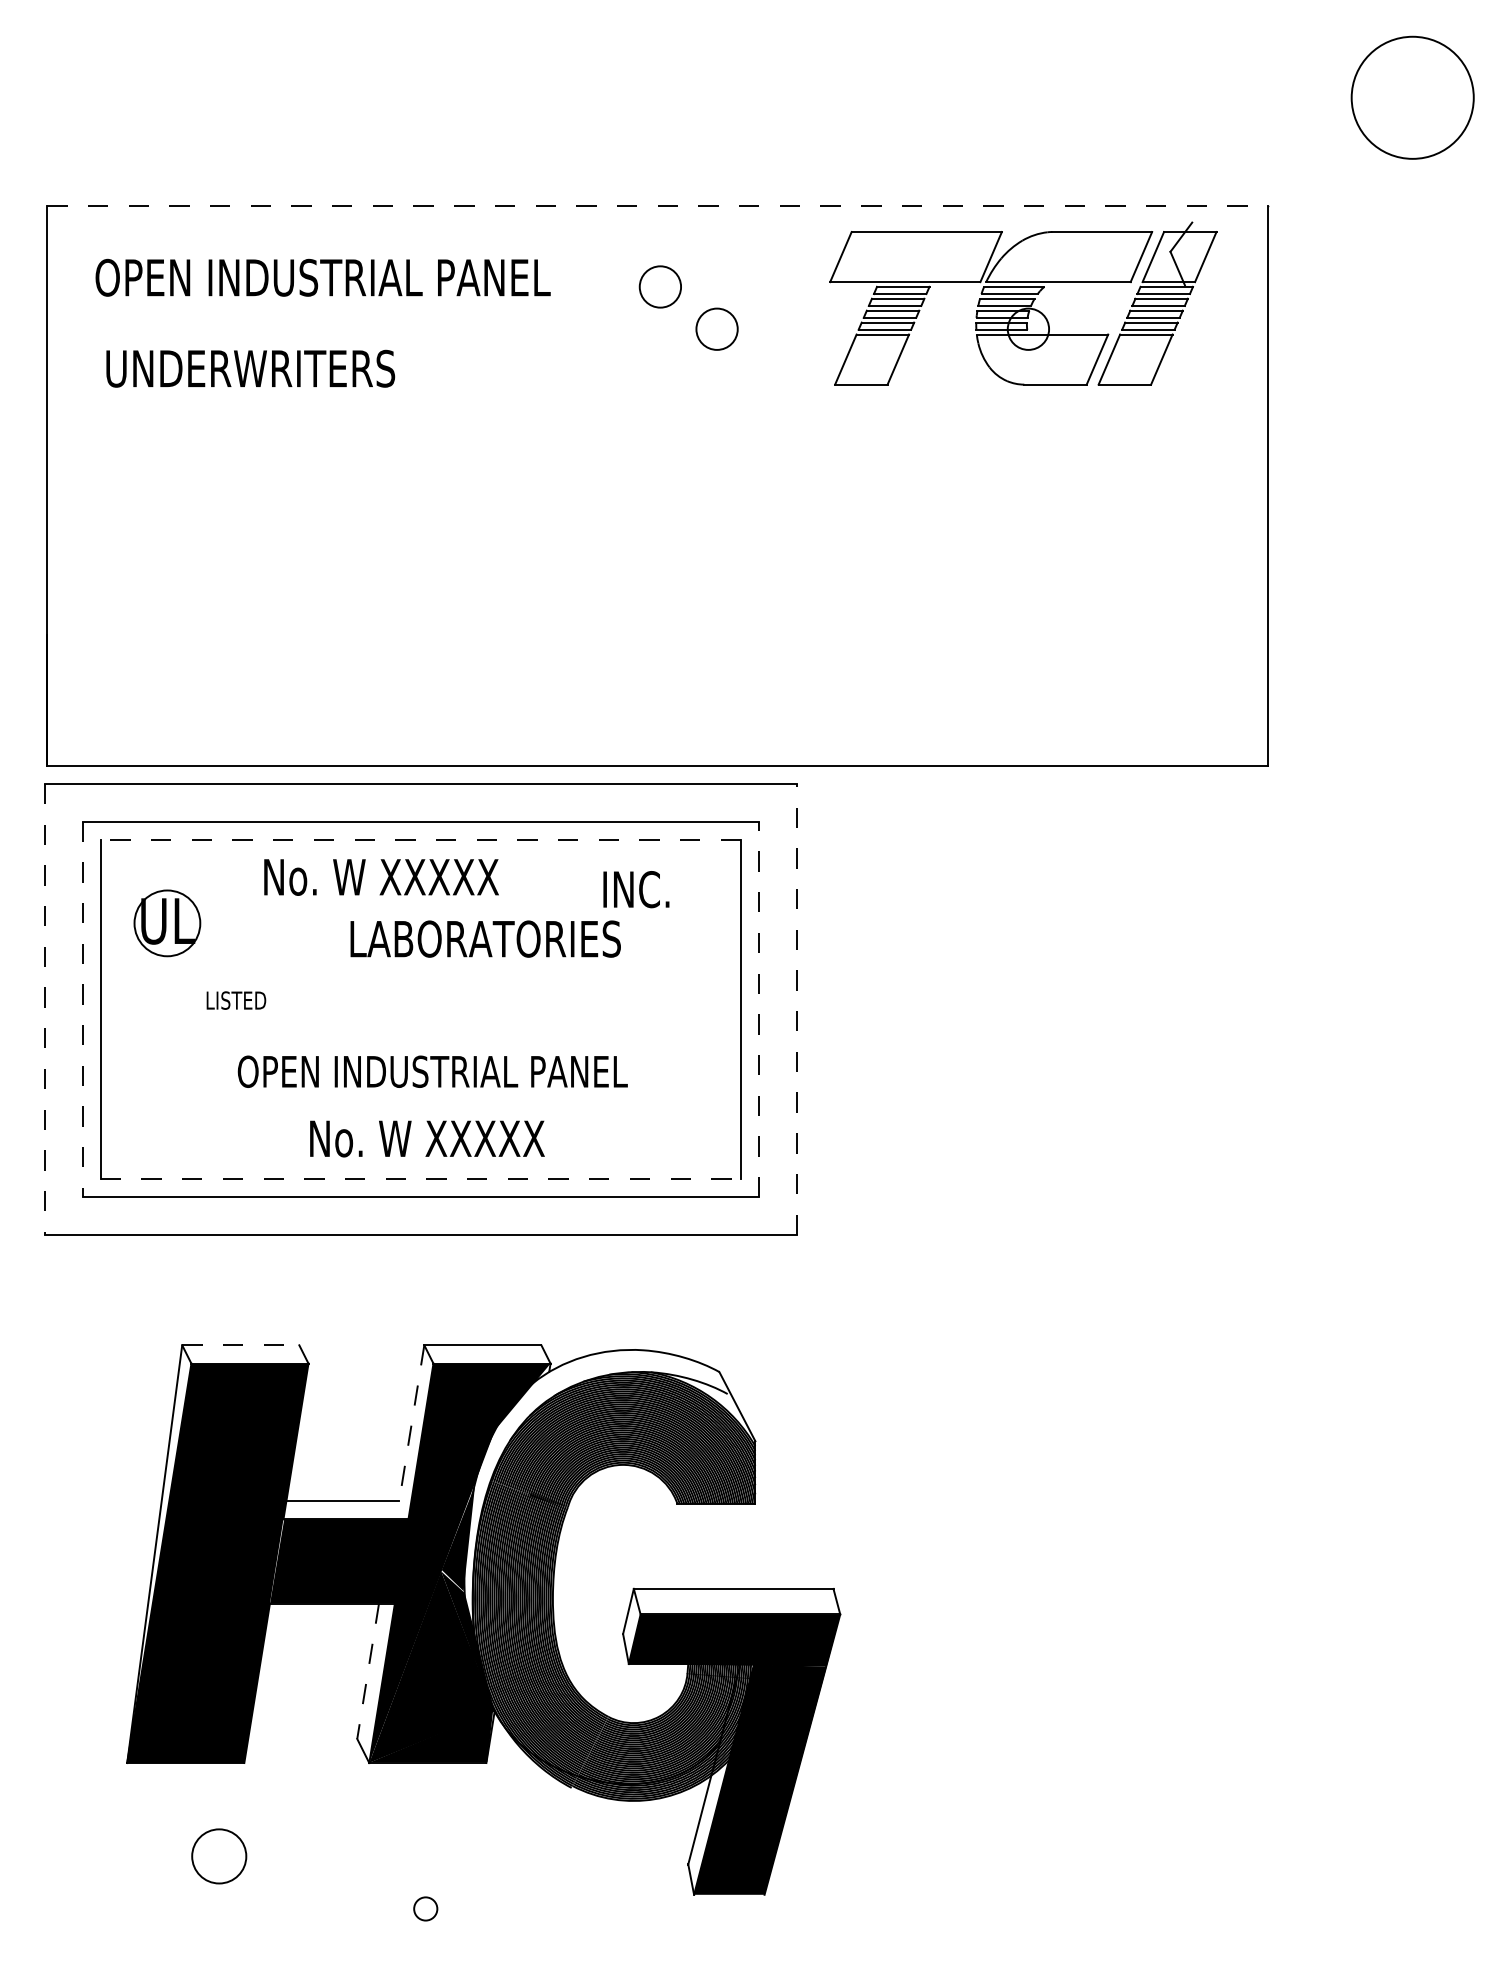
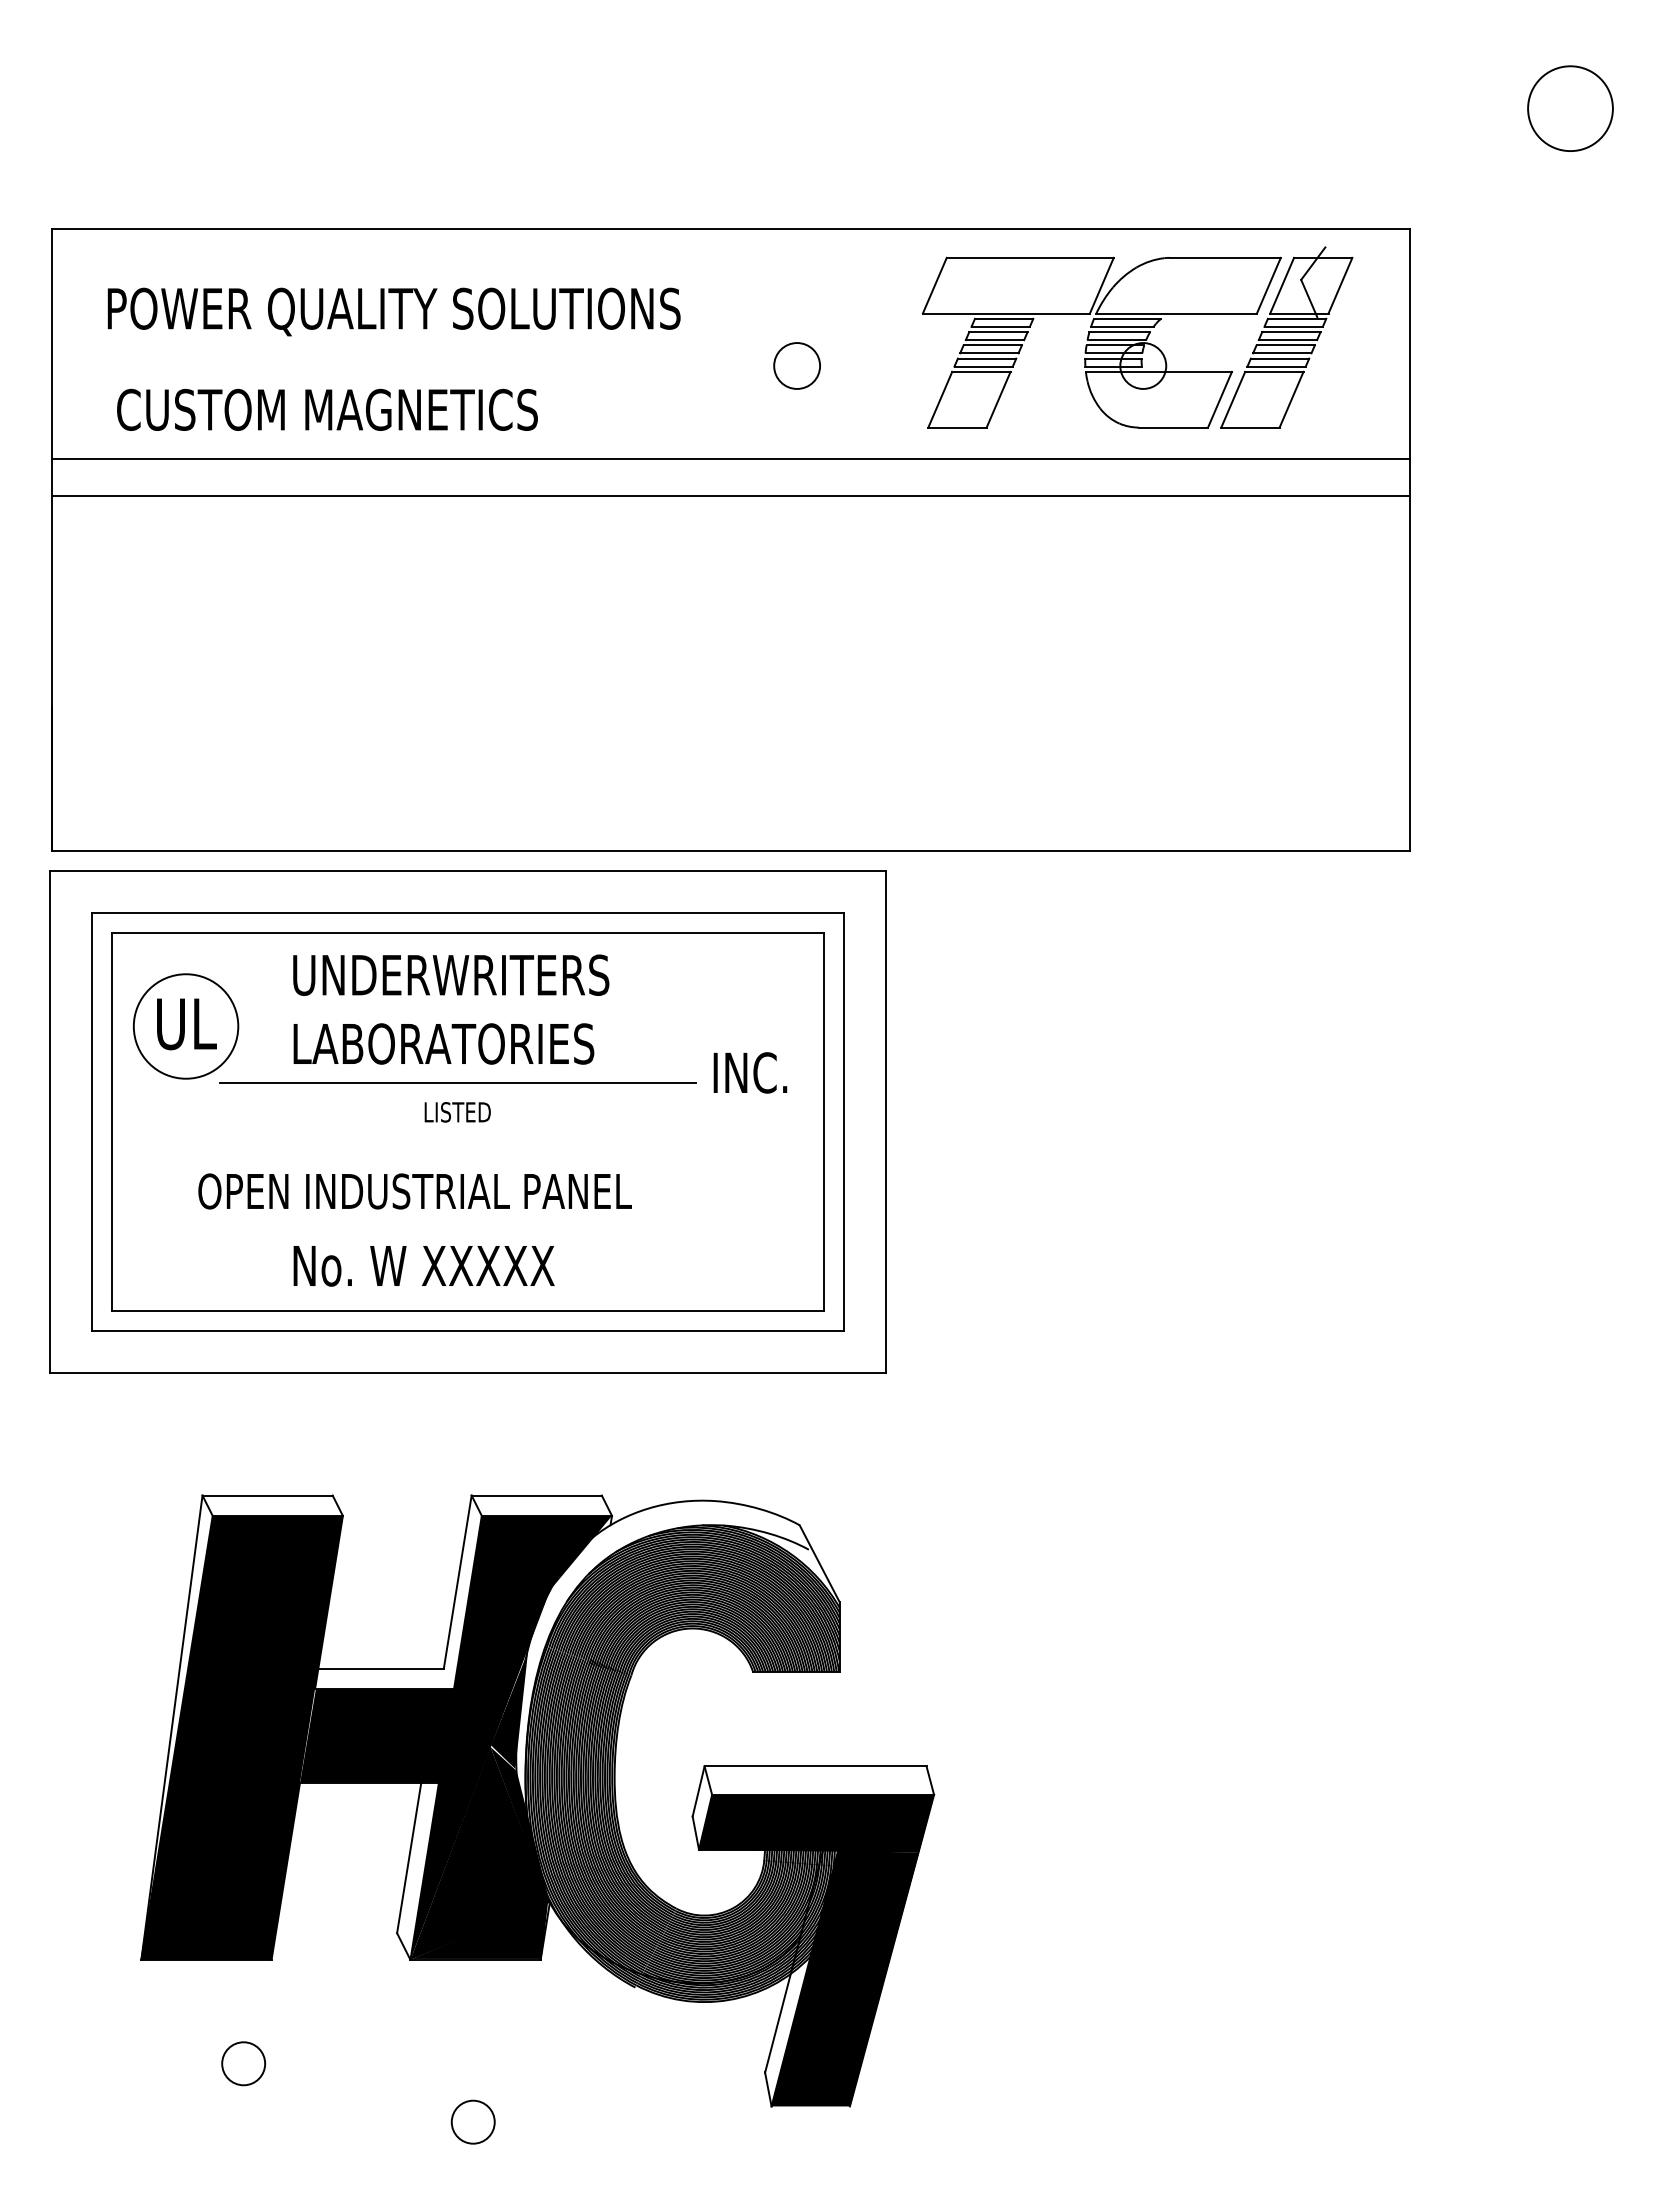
circle: (1412, 97) -> (1570, 108), size x0.62
line: (658, 205) -> (731, 228), dashed -> solid
text: (354, 280) -> (393, 311), OPEN INDUSTRIAL PANEL -> POWER QUALITY SOLUTIONS
circle: (659, 286) -> (733, 318), removed
text: (294, 368) -> (327, 409), UNDERWRITERS -> CUSTOM MAGNETICS
line: (657, 413) -> (730, 459), added
line: (657, 445) -> (730, 495), added
line: (420, 839) -> (467, 933), dashed -> solid
text: (406, 876) -> (451, 974), No. W XXXXX -> UNDERWRITERS
text: (636, 889) -> (750, 1072), moved
circle: (166, 923) -> (185, 1026), size x1.43
text: (485, 938) -> (443, 1043), moved
line: (411, 974) -> (457, 1083), added
text: (236, 1000) -> (457, 1112), moved
line: (45, 1009) -> (50, 1122), dashed -> solid
line: (82, 1009) -> (91, 1122), dashed -> solid
line: (758, 1009) -> (843, 1122), dashed -> solid
line: (796, 1009) -> (885, 1122), dashed -> solid
text: (432, 1071) -> (414, 1191), moved
text: (426, 1139) -> (423, 1266), moved
line: (420, 1179) -> (467, 1311), dashed -> solid
line: (241, 1345) -> (268, 1495), dashed -> solid
line: (411, 1423) -> (457, 1582), dashed -> solid
line: (368, 1671) -> (409, 1858), dashed -> solid
circle: (219, 1856) -> (243, 2063), size x0.71
circle: (425, 1908) -> (472, 2121), size x1.67

